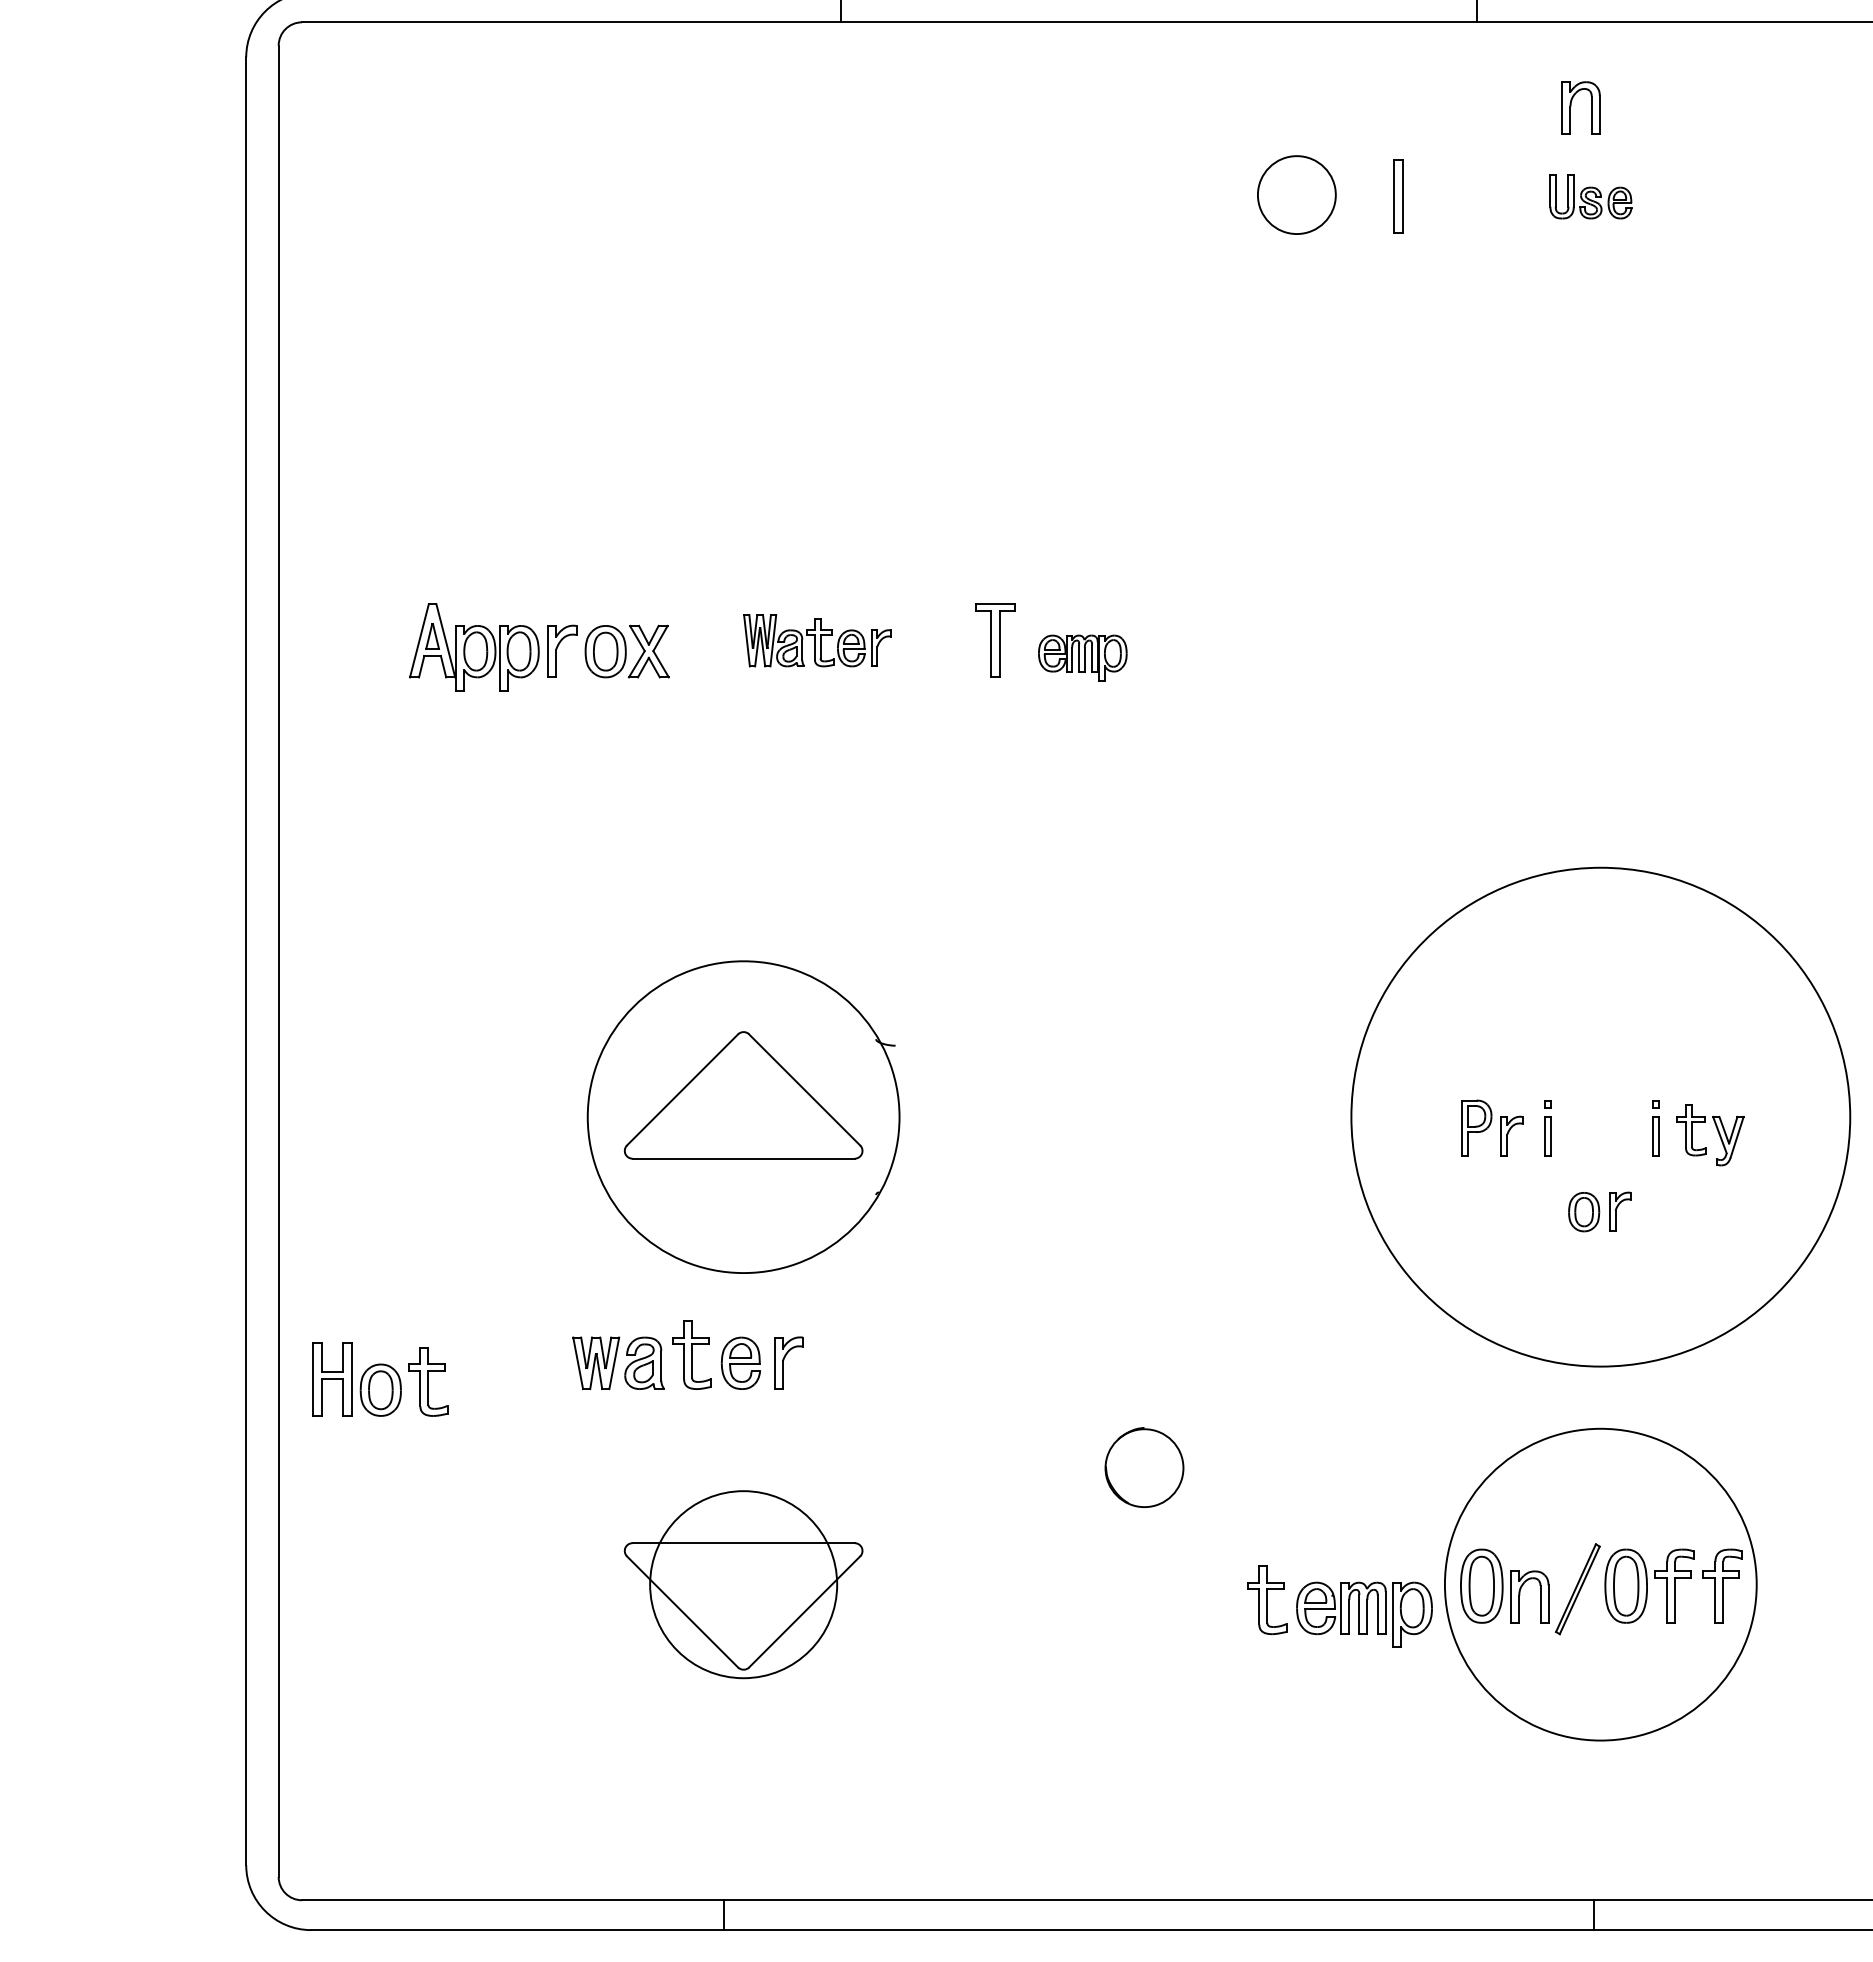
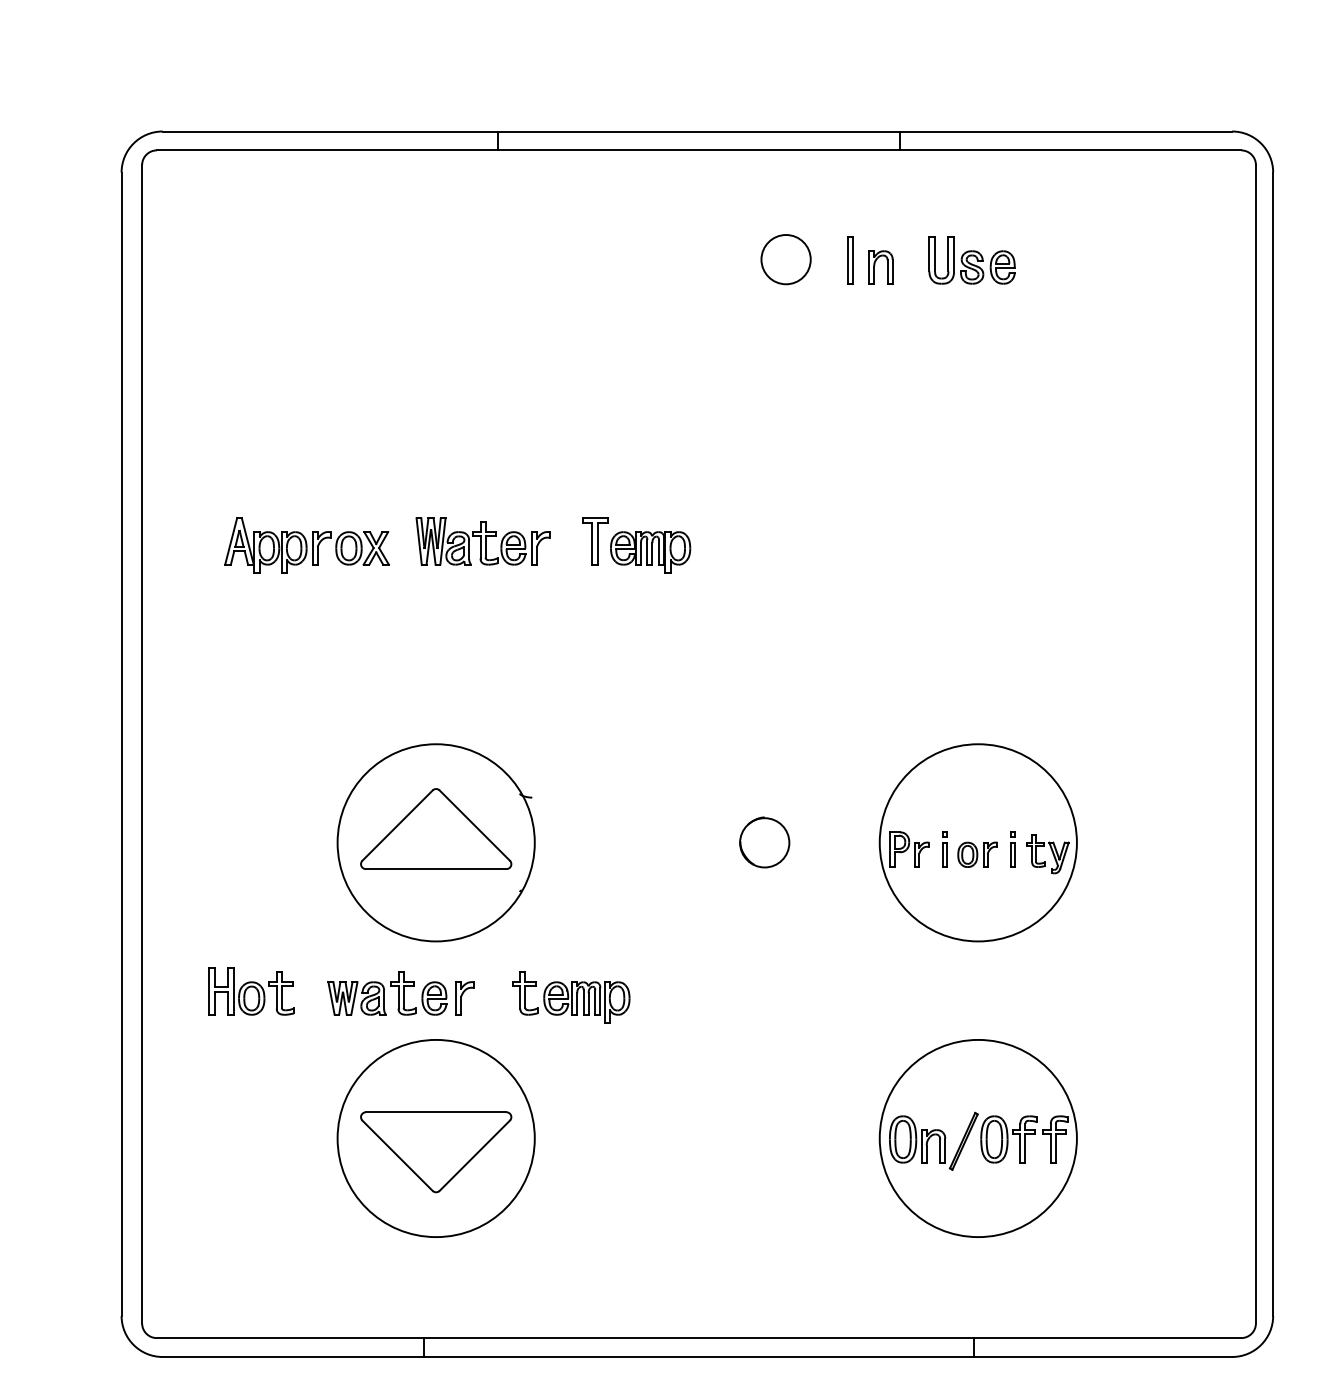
part: (1580, 107) -> (880, 267), moved
part: (1590, 196) -> (971, 260), size x1.67
part: (816, 640) -> (482, 541), size x1.43
part: (1082, 658) -> (650, 552), size x1.43
circle: (1599, 1116) -> (977, 842), size x0.62
part: (1599, 1211) -> (977, 854), moved
part: (380, 1379) -> (251, 991), moved
part: (1144, 1467) -> (764, 842), moved
circle: (742, 1584) -> (435, 1138), size x1.67
part: (1340, 1606) -> (571, 997), moved

